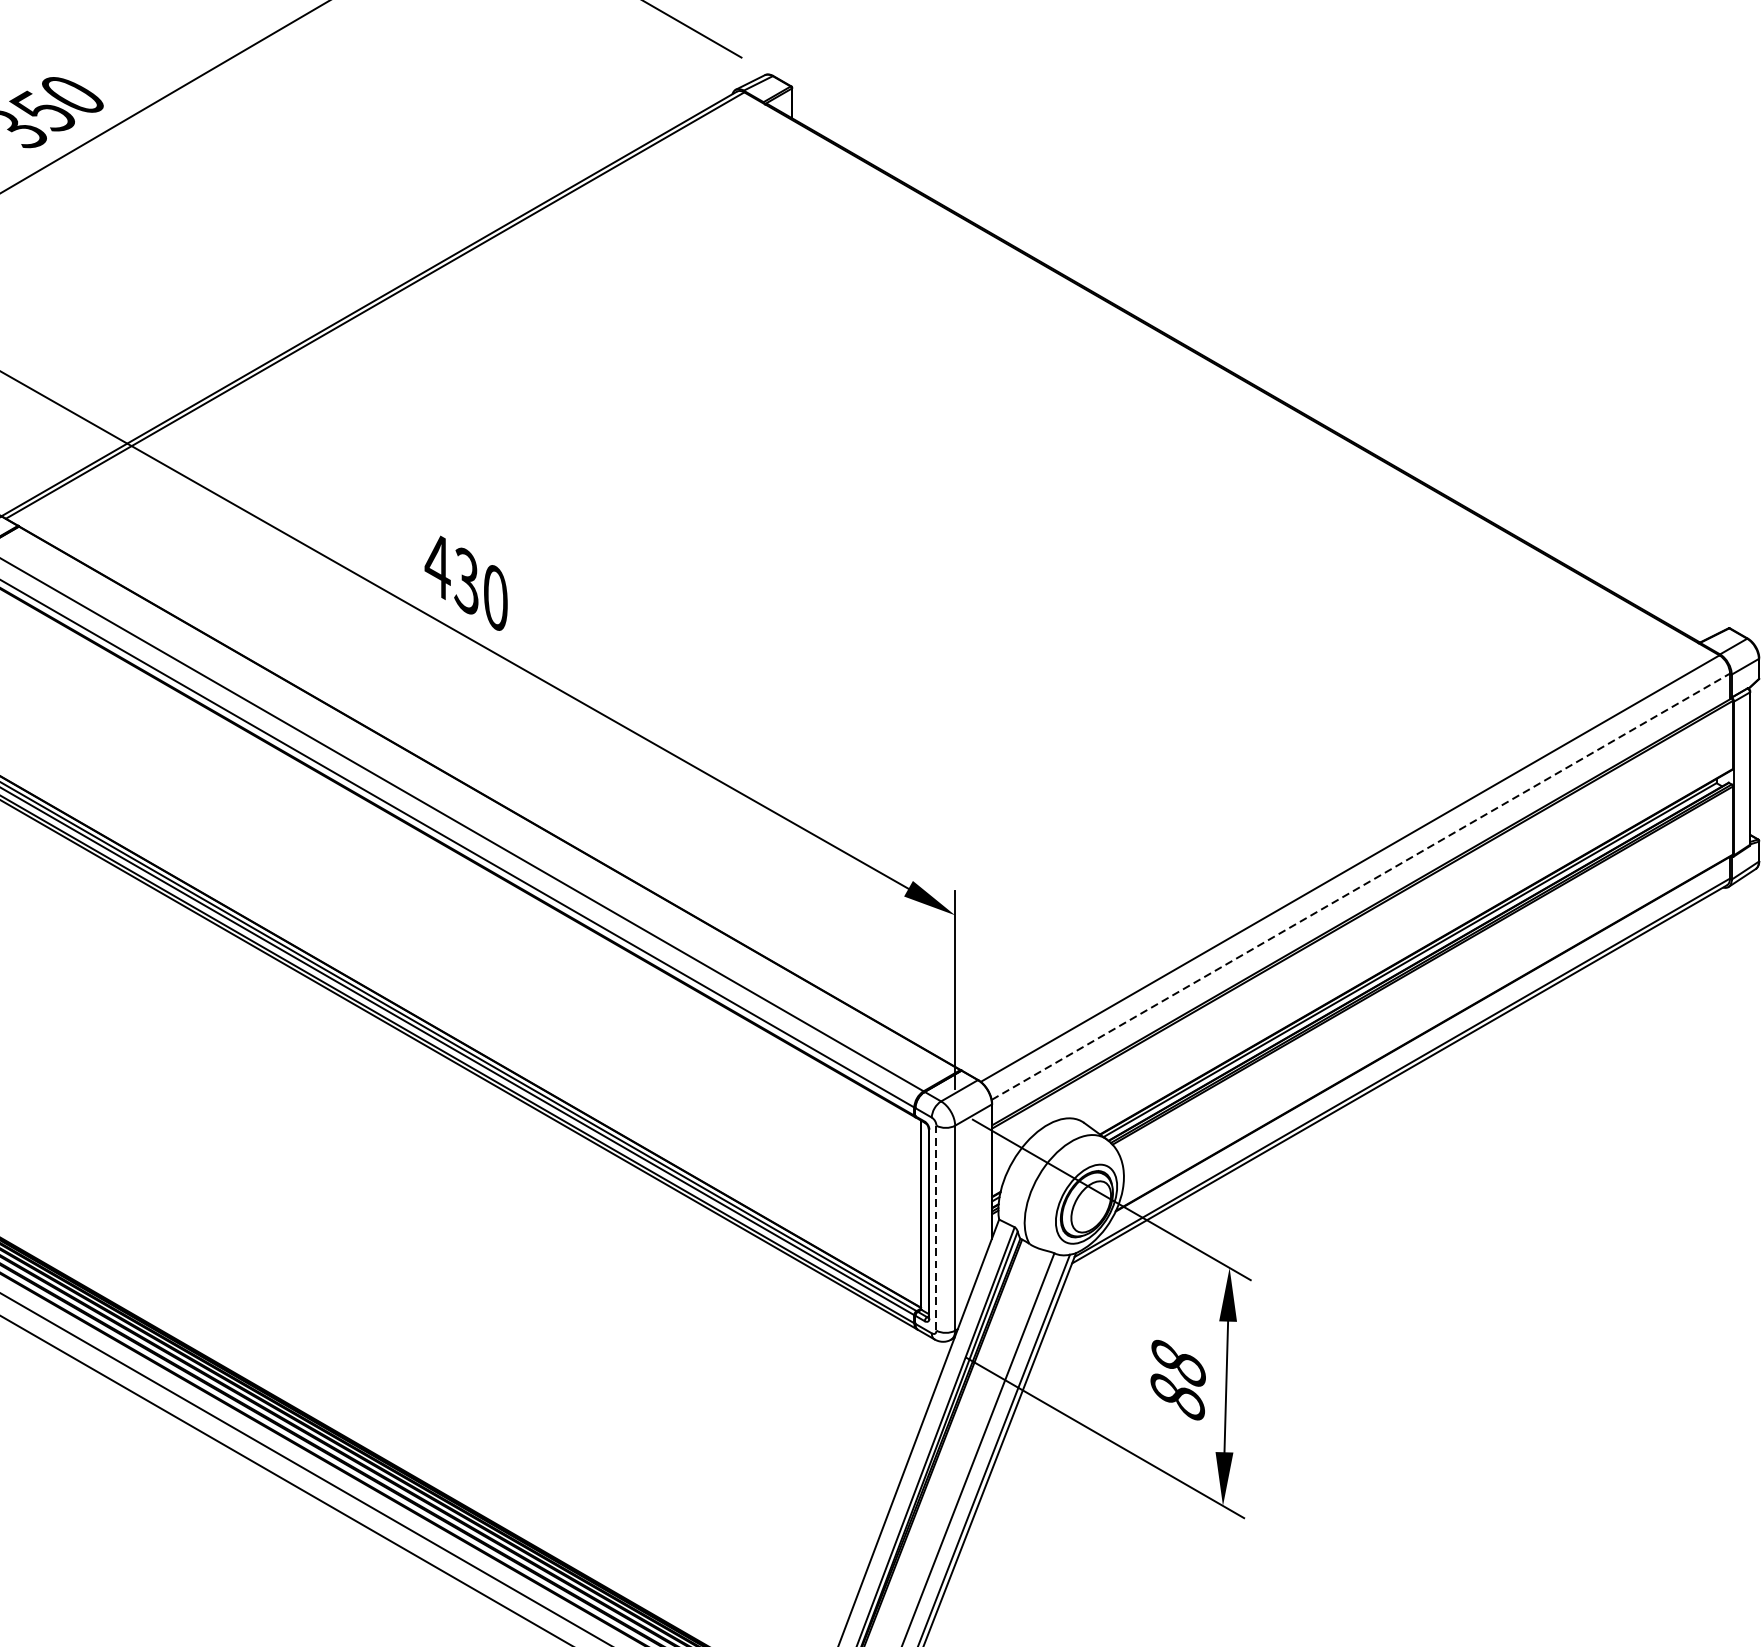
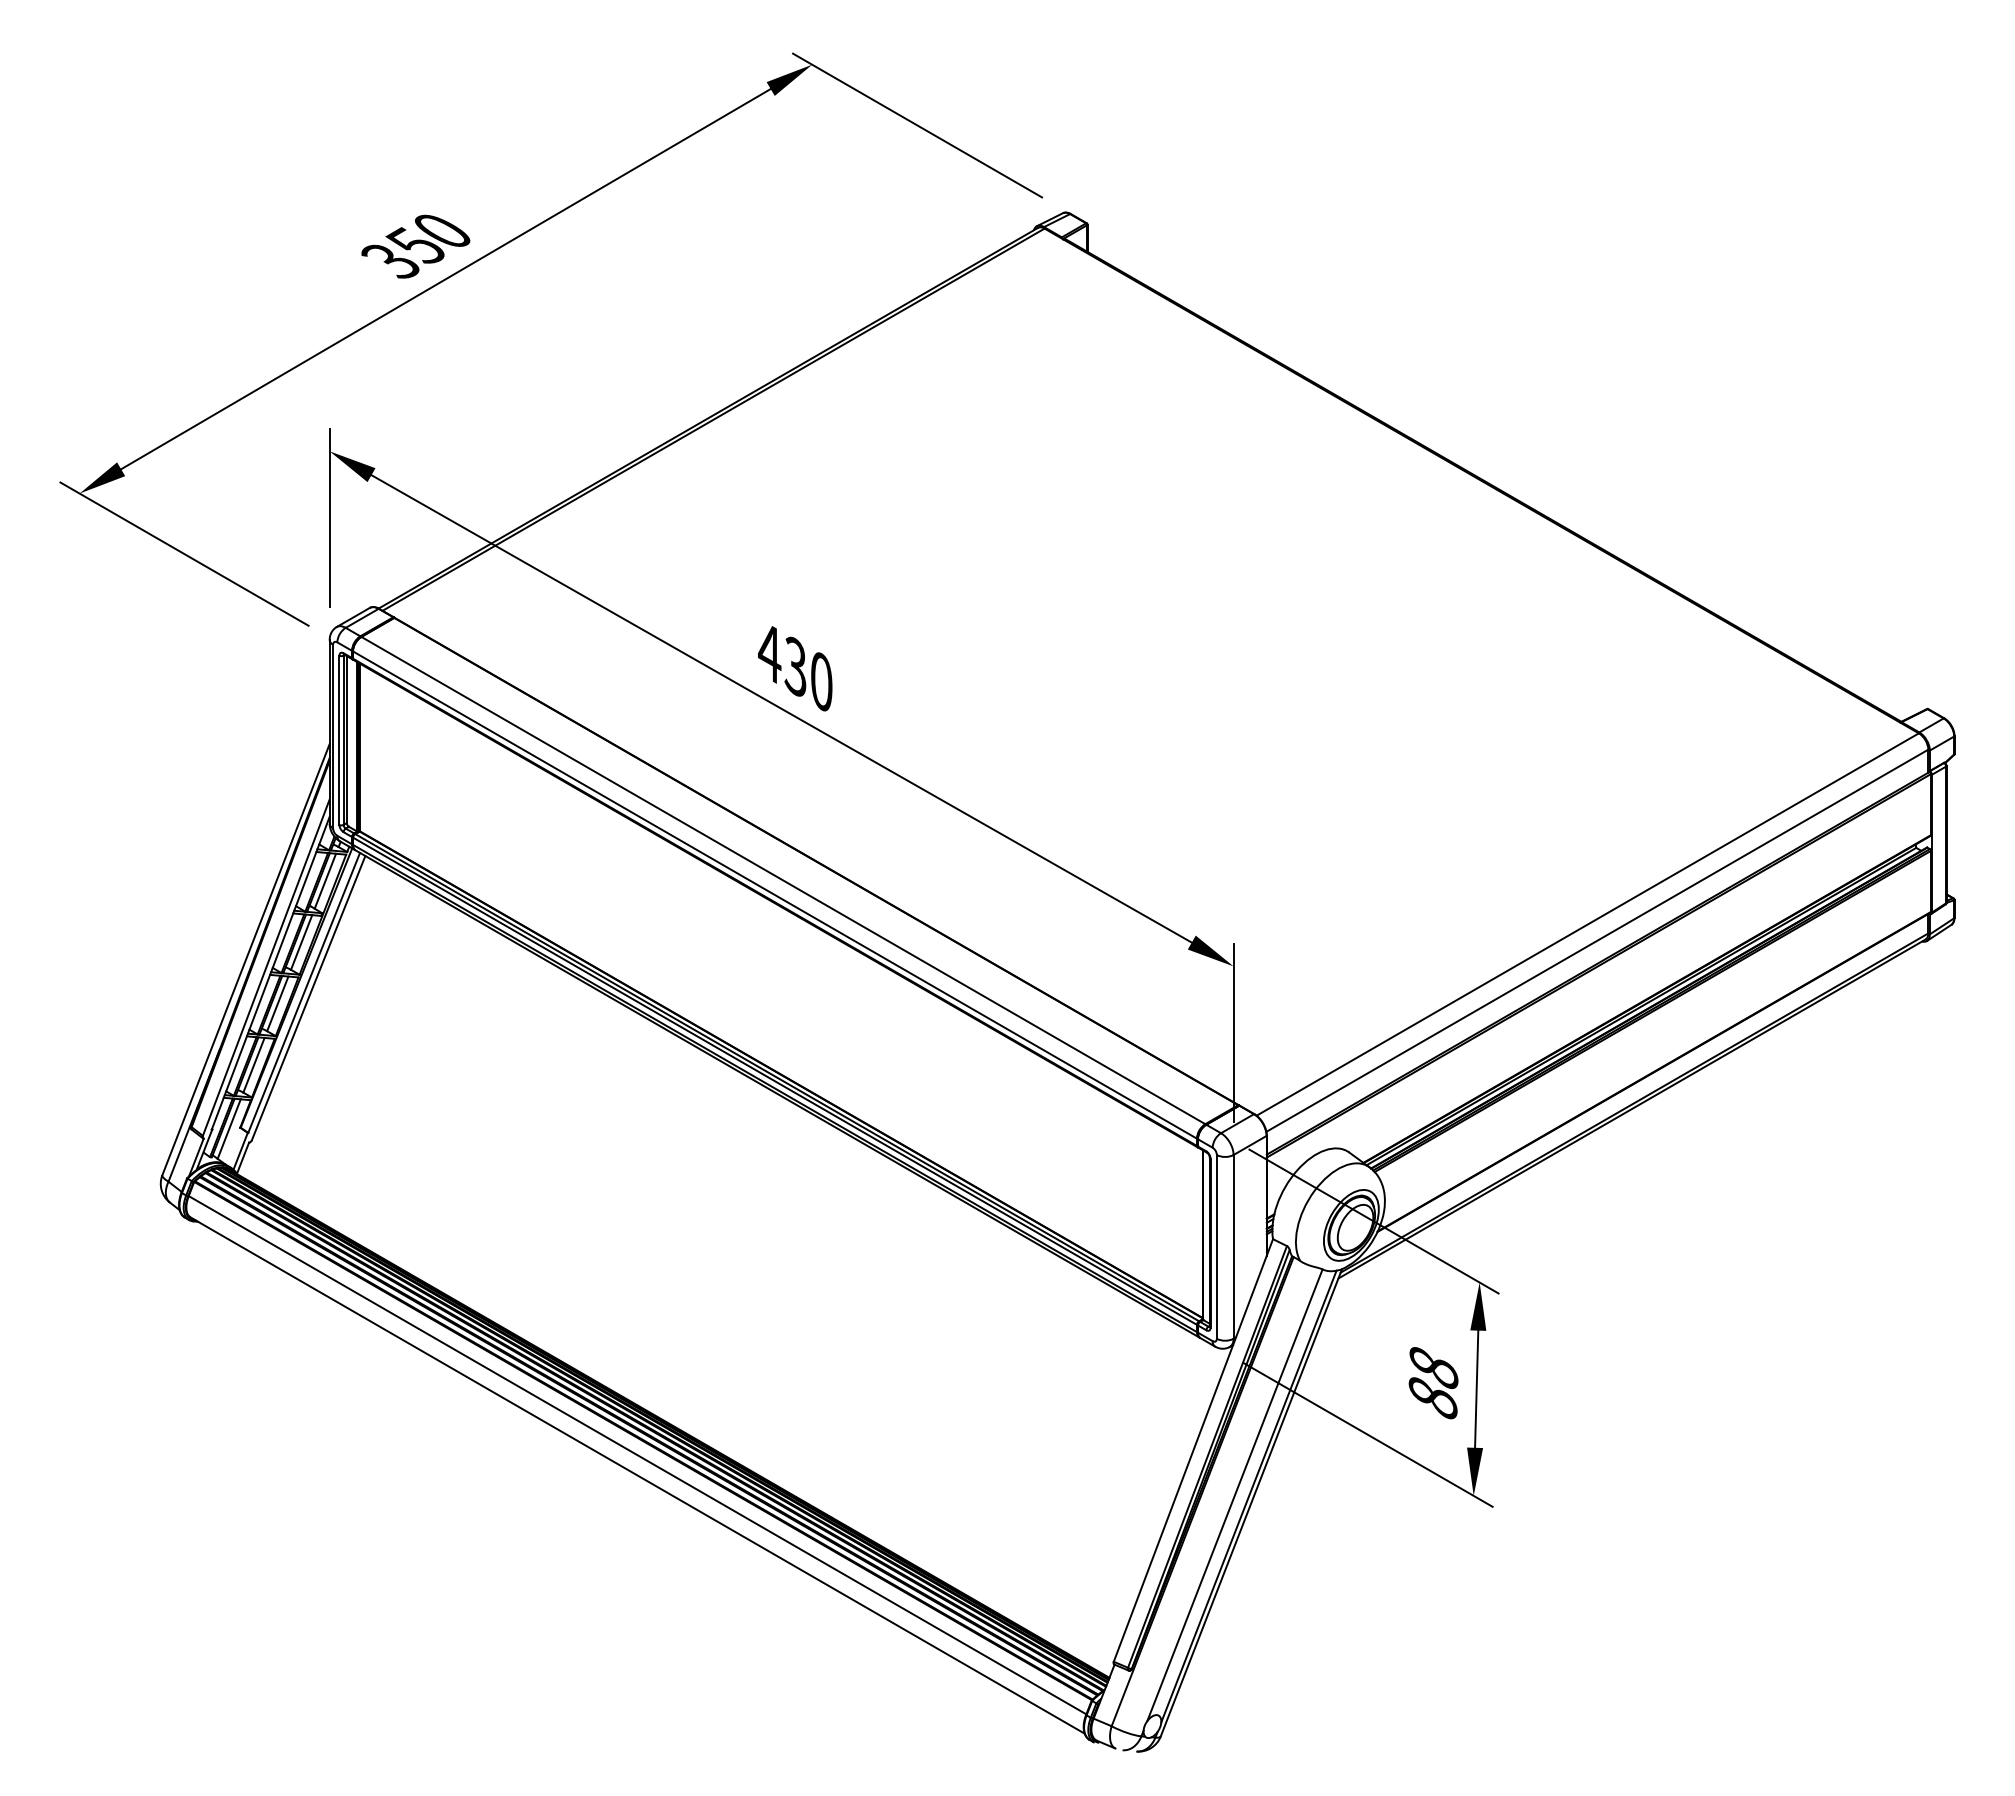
line: (1361, 886) -> (1597, 940), dashed -> solid
line: (936, 1227) -> (1216, 1246), dashed -> solid

